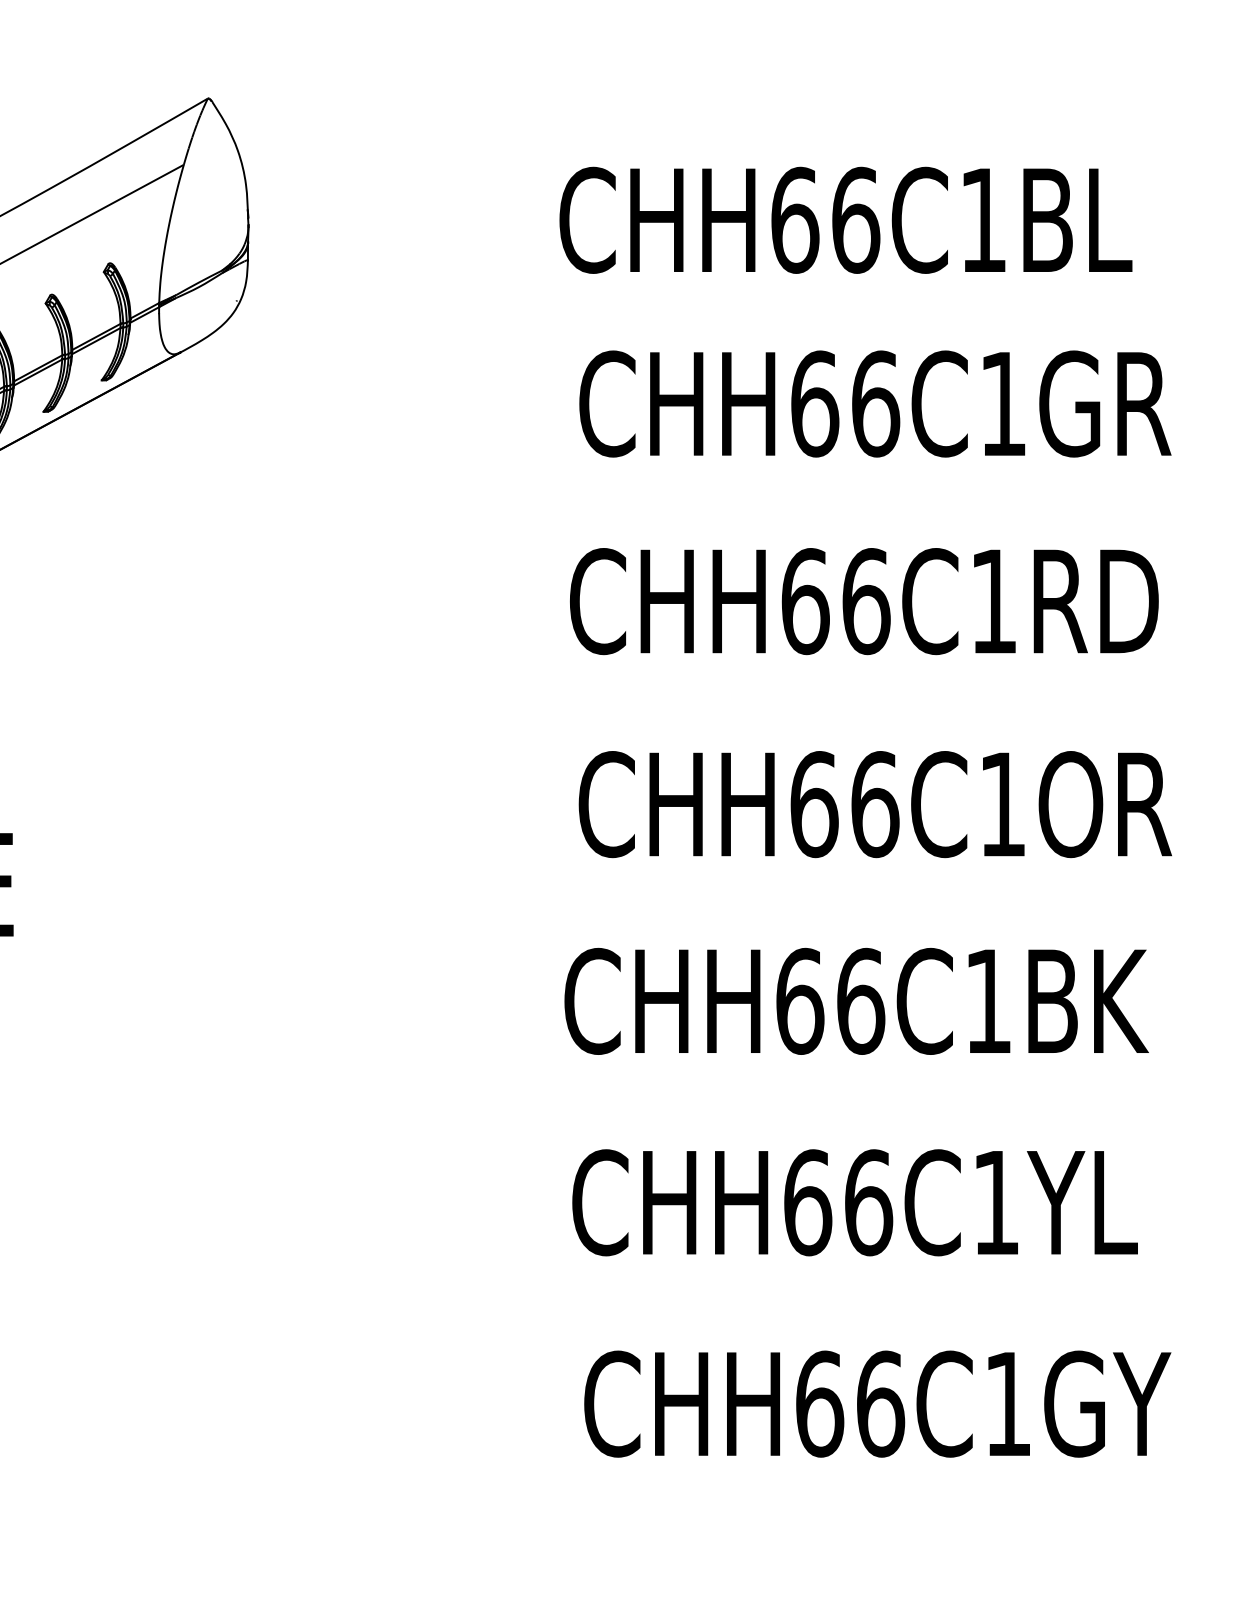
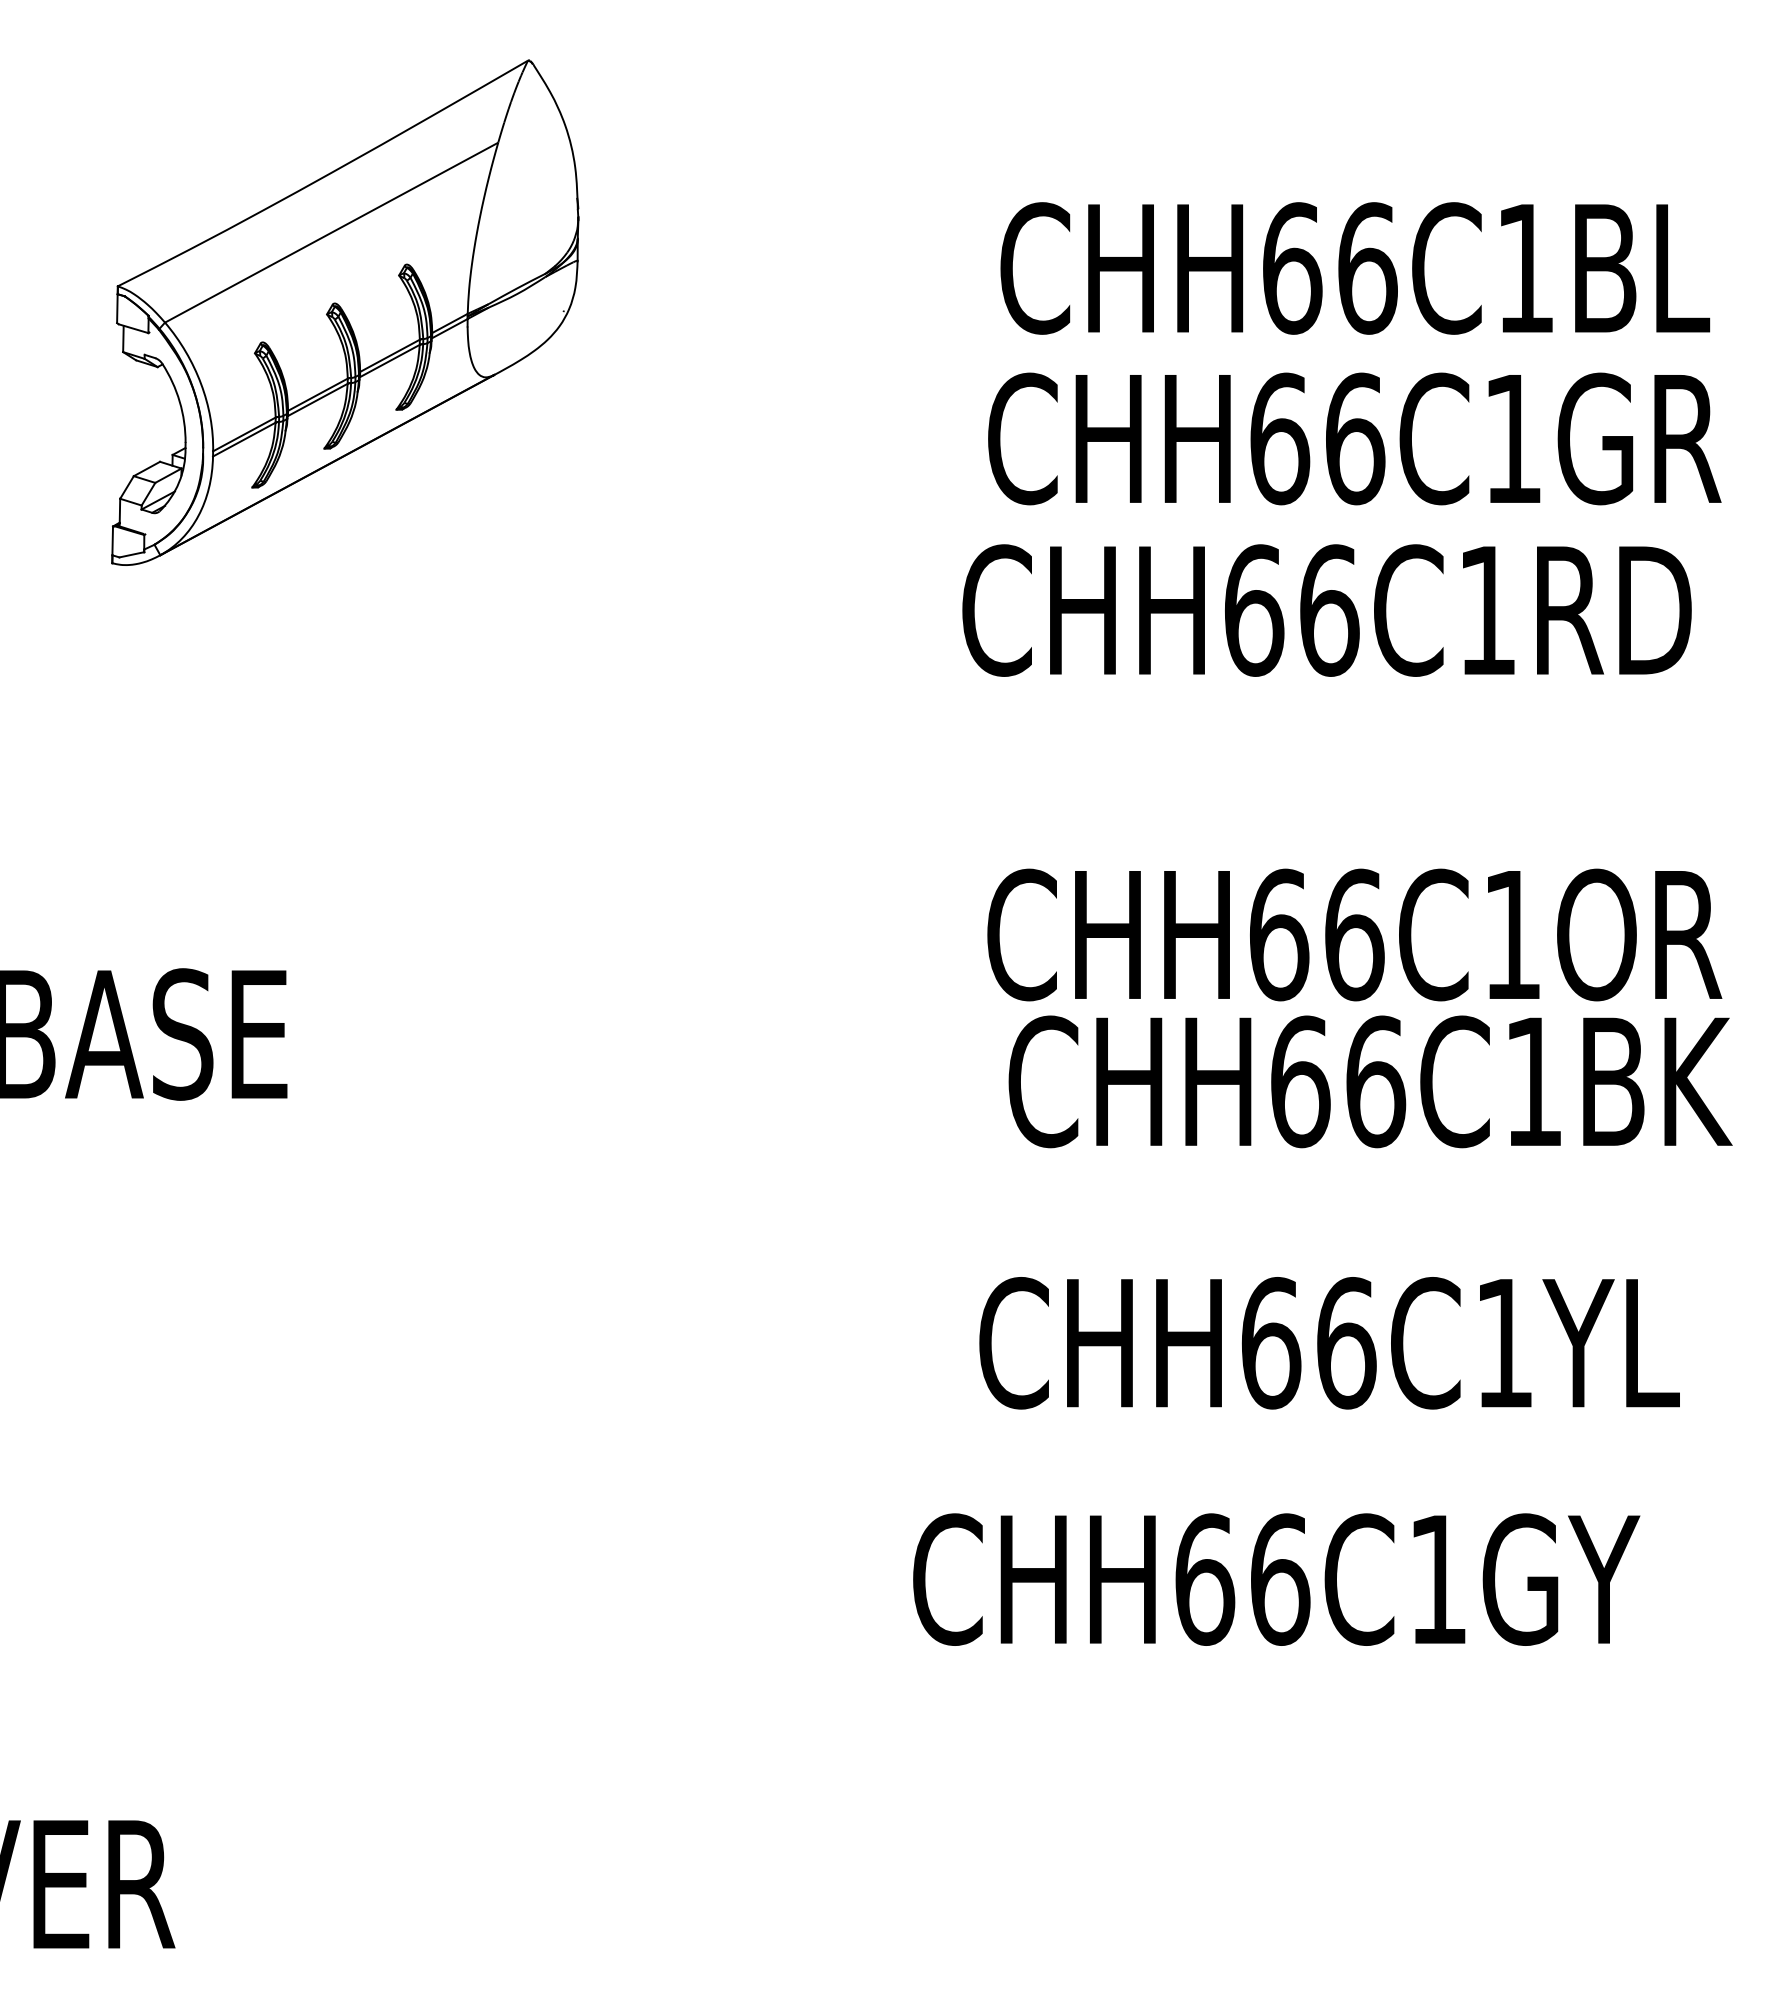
text: (846, 220) -> (1355, 268), moved
text: (863, 601) -> (1326, 610), moved
text: (856, 1001) -> (1370, 1081), moved
text: (855, 1202) -> (1329, 1343), moved
text: (877, 1404) -> (1276, 1579), moved

